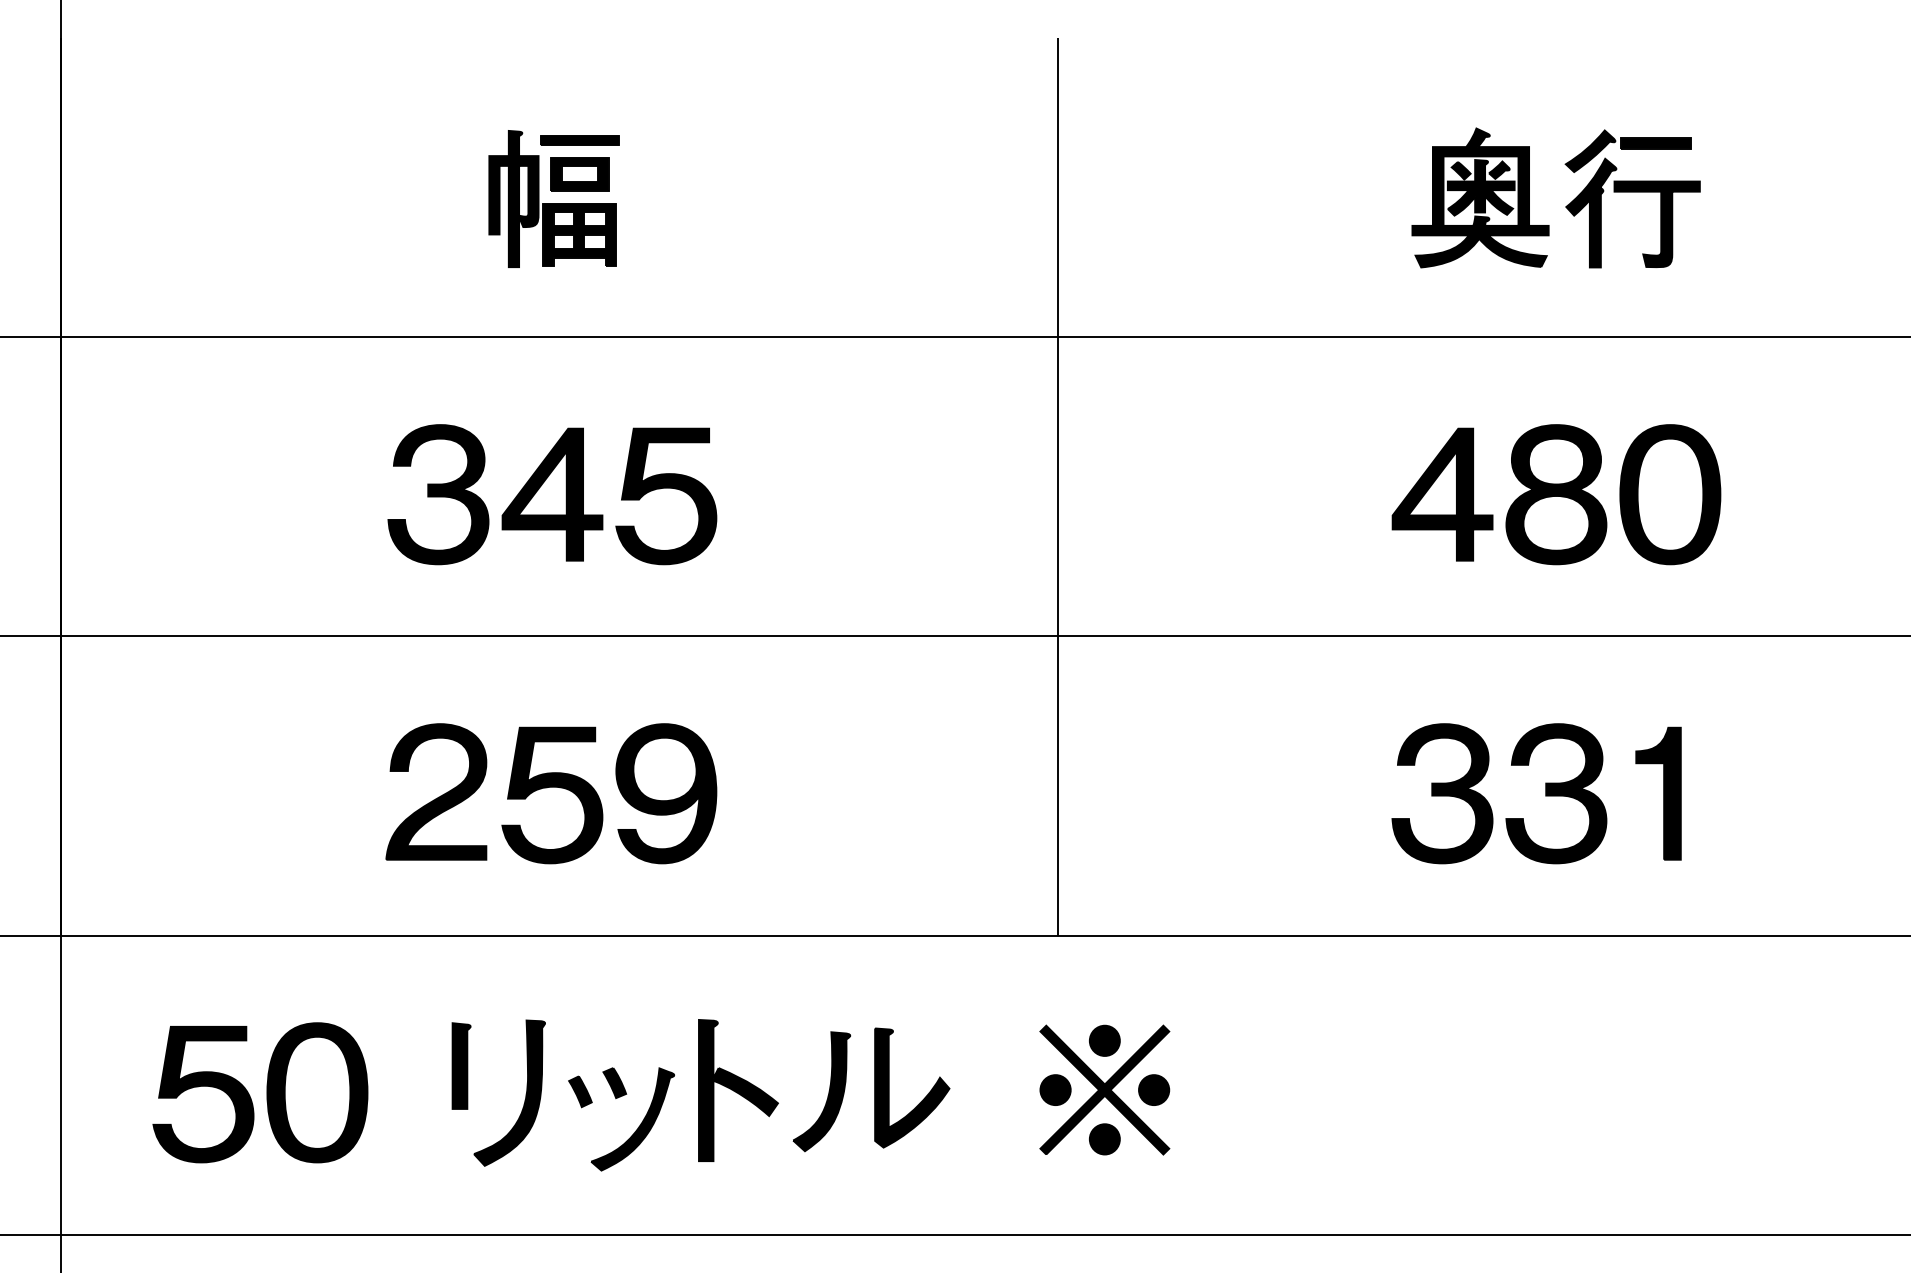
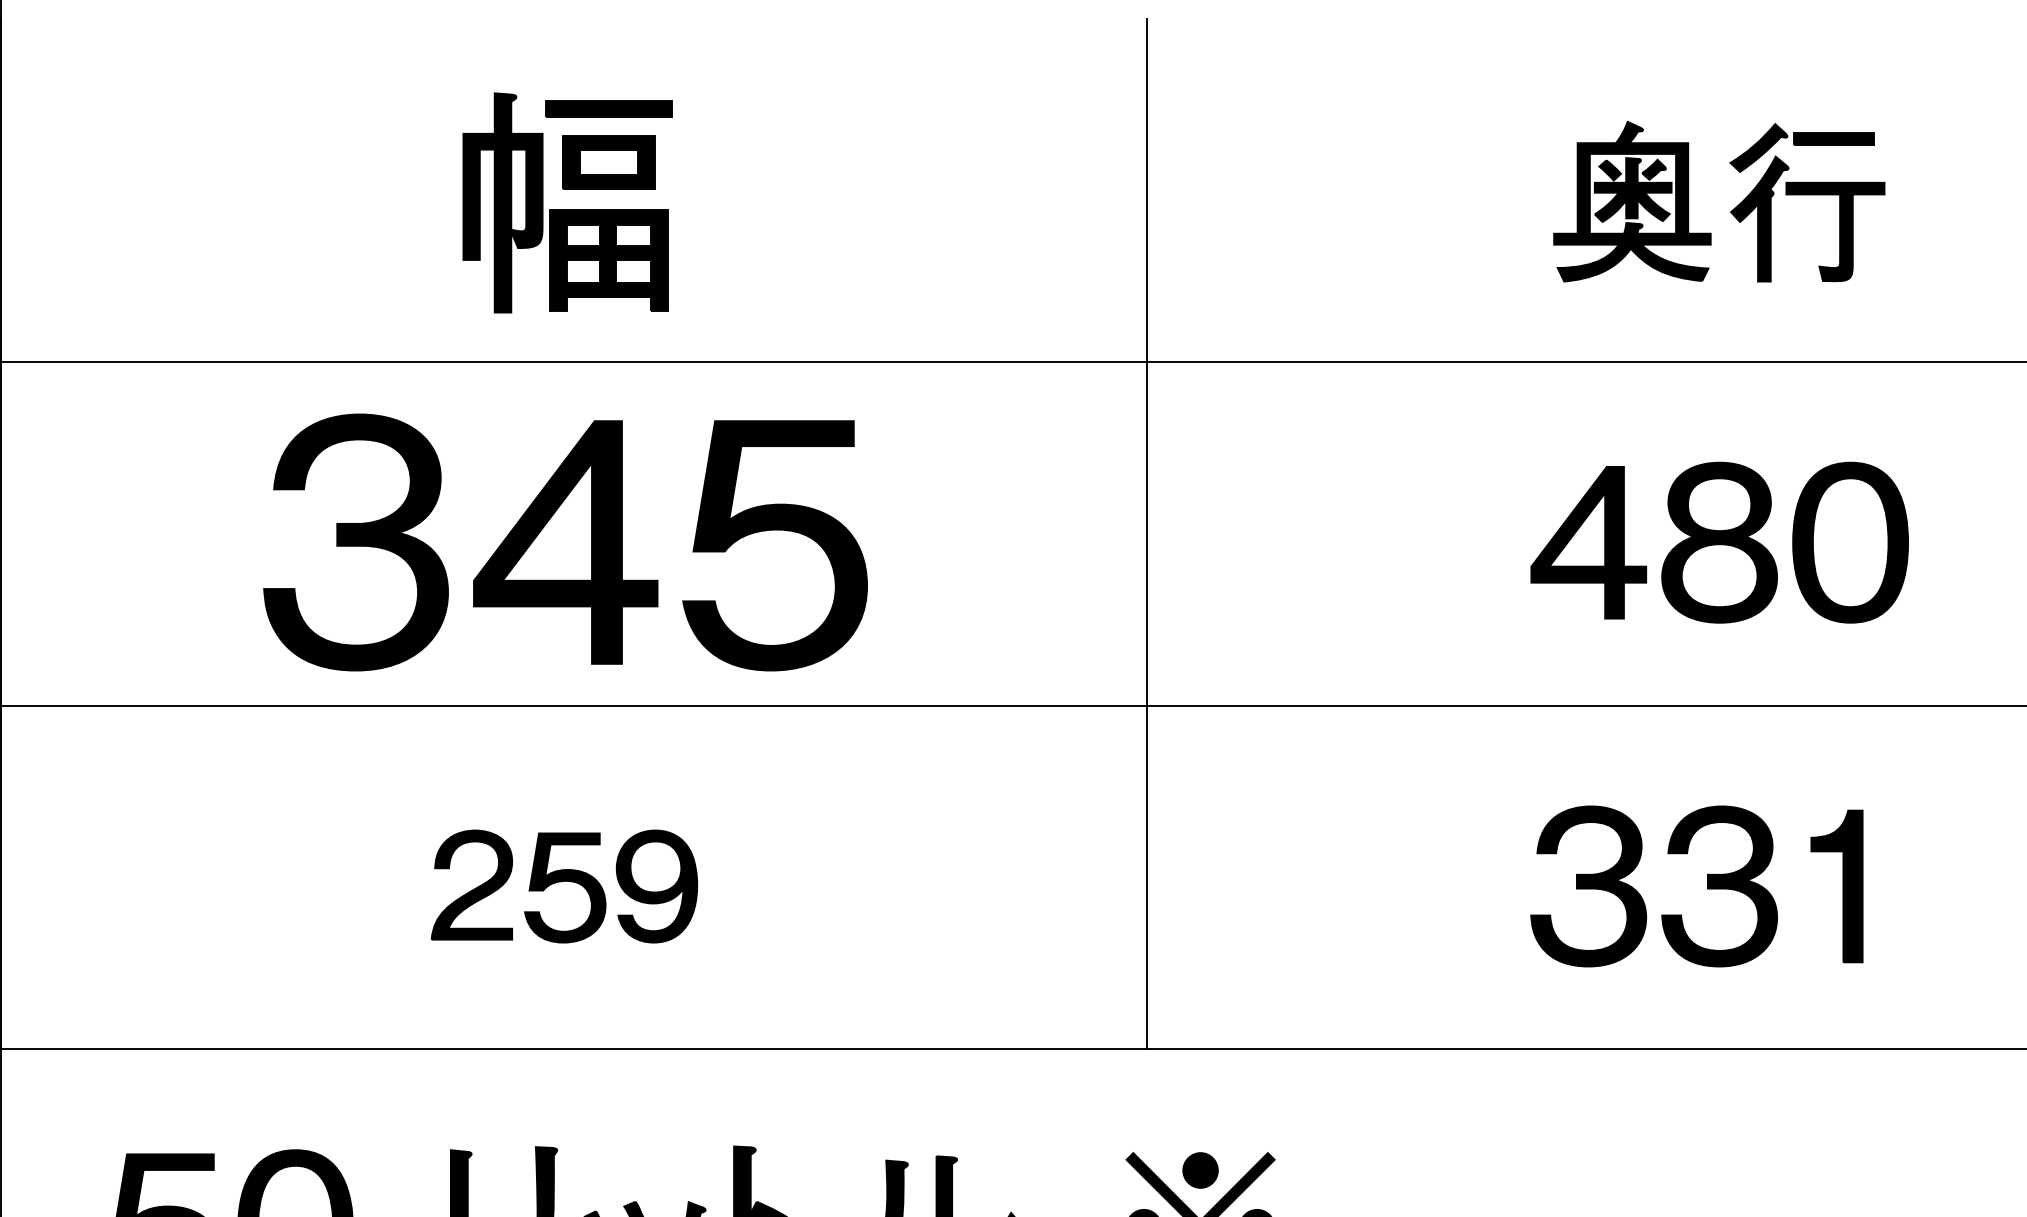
part: (553, 198) -> (566, 202), size x1.4
part: (552, 494) -> (565, 542), size x1.6
part: (551, 793) -> (564, 886), size x0.7

